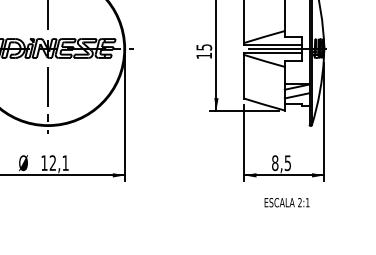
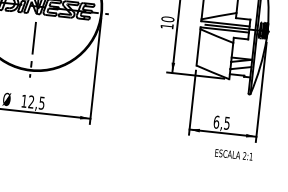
text: (204, 47) -> (168, 19), 15 -> 10
text: (65, 162) -> (41, 102), 12,1 -> 12,5
text: (275, 162) -> (216, 121), 8,5 -> 6,5
text: (286, 202) -> (233, 154), moved

